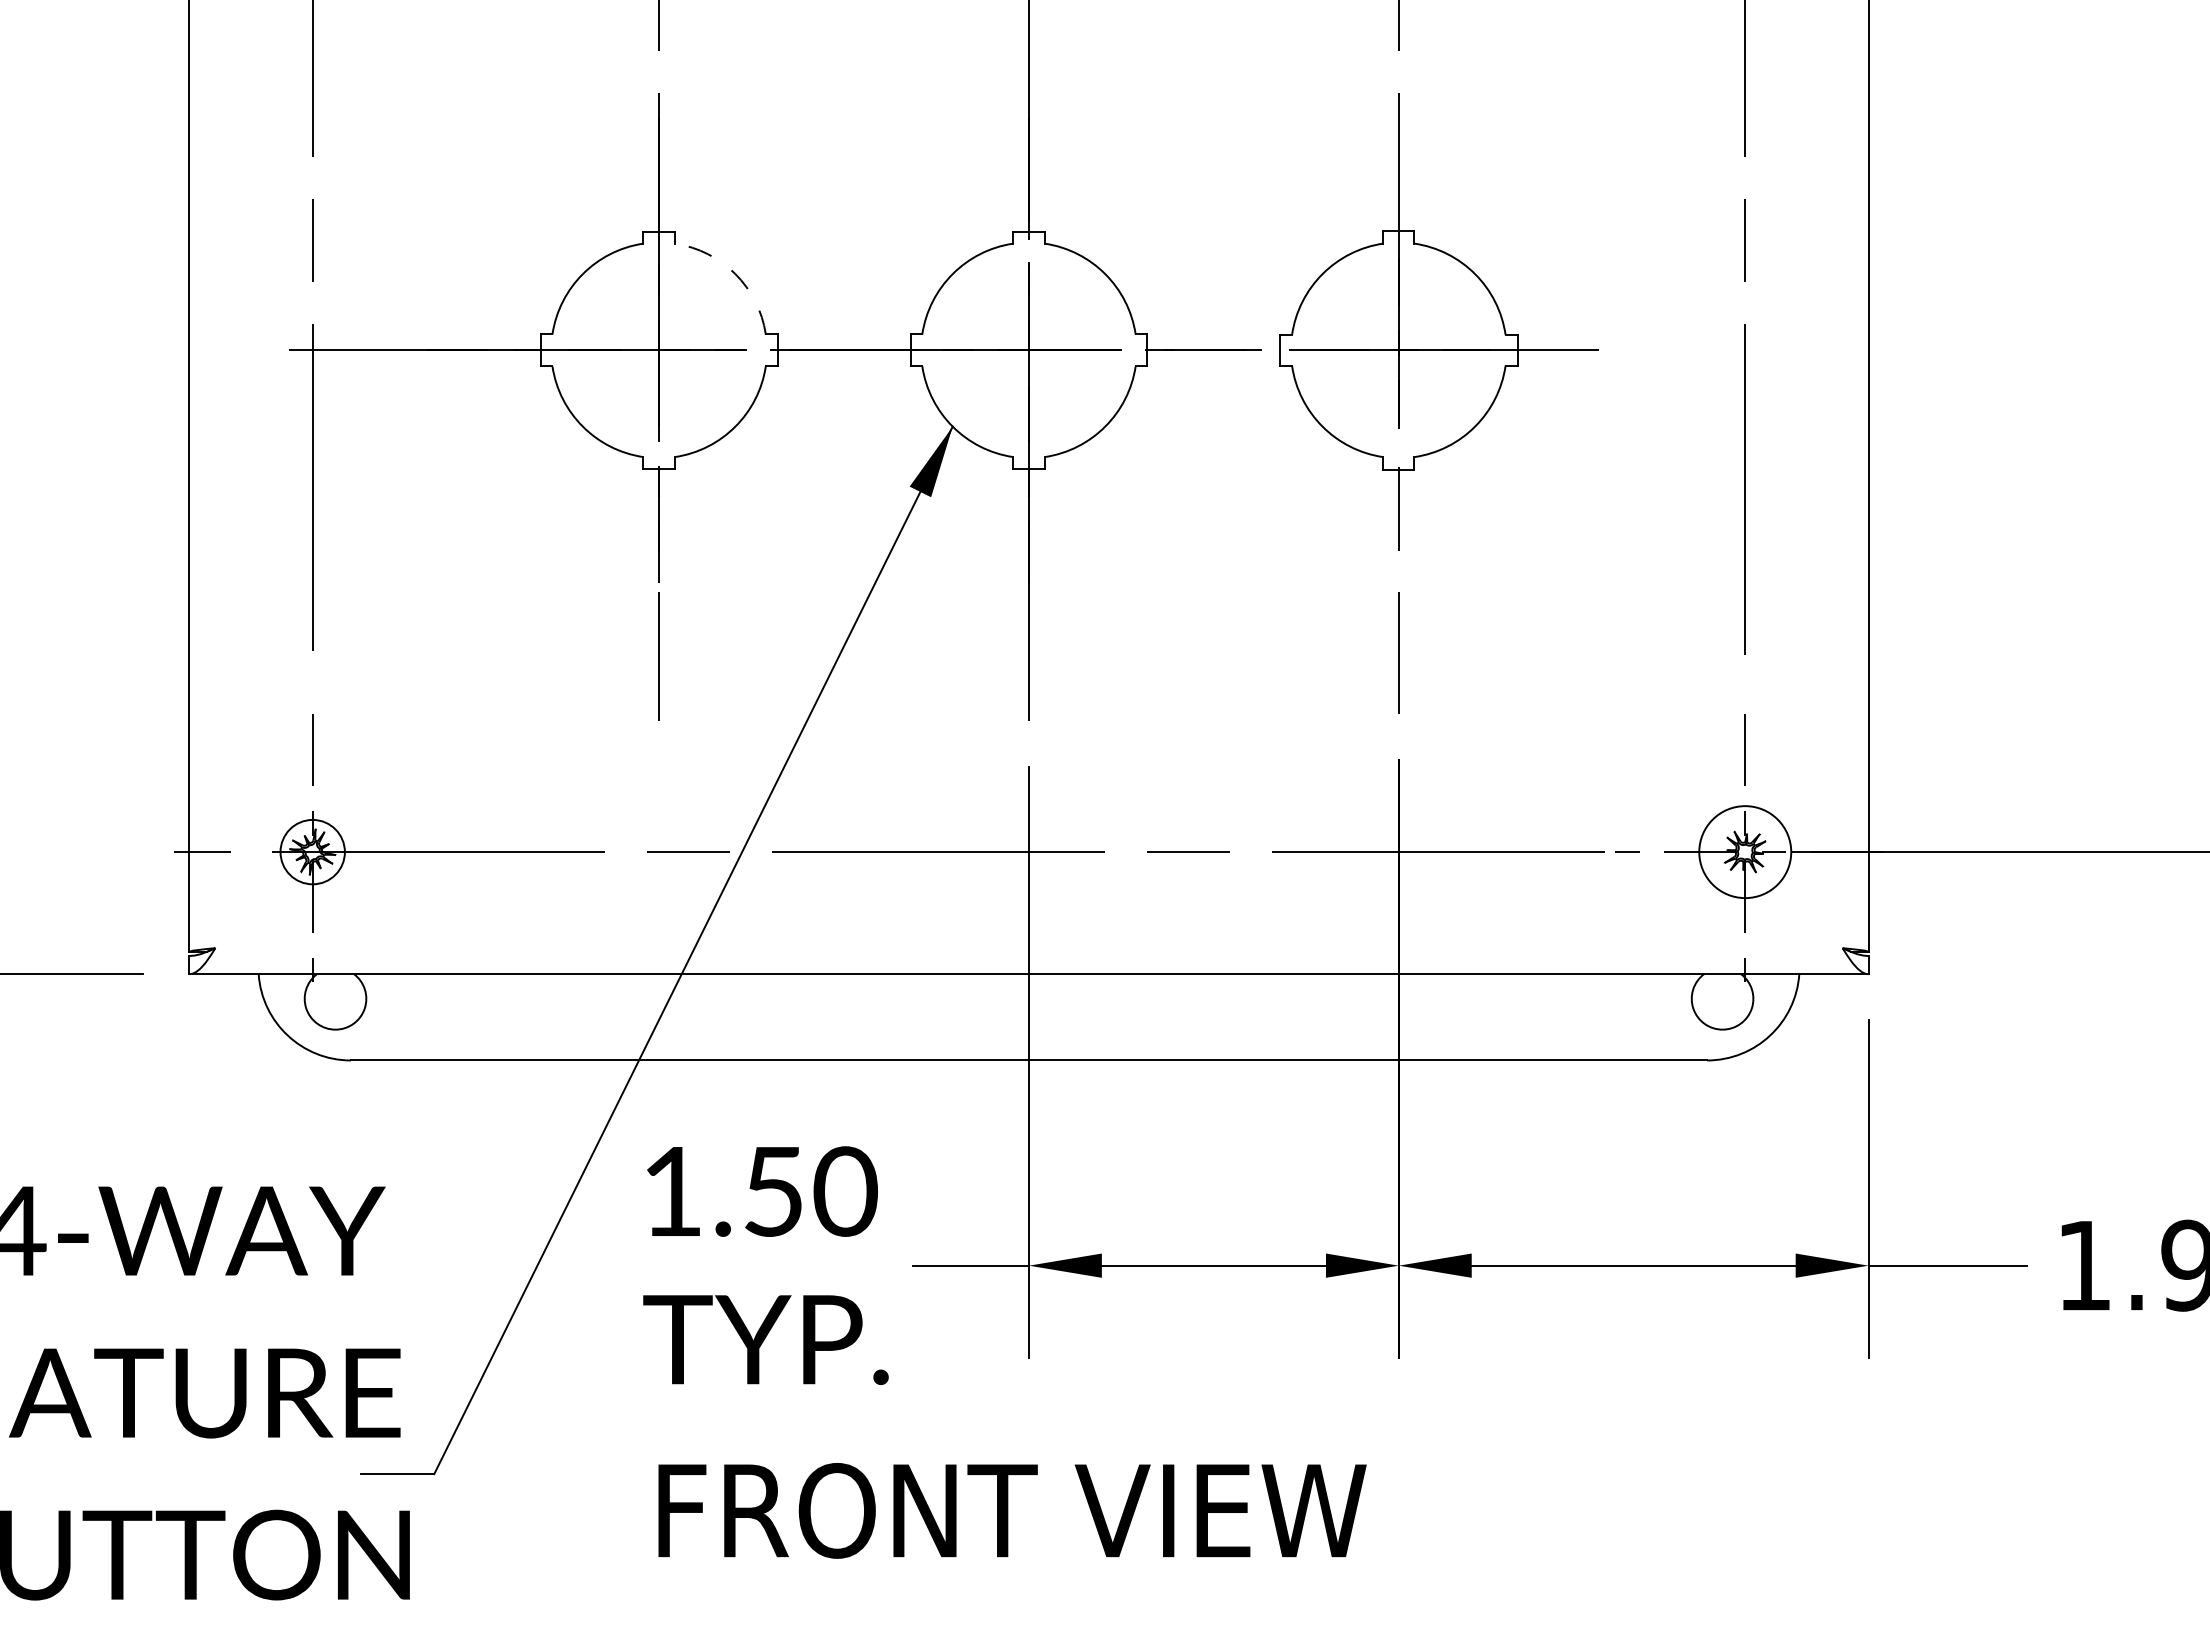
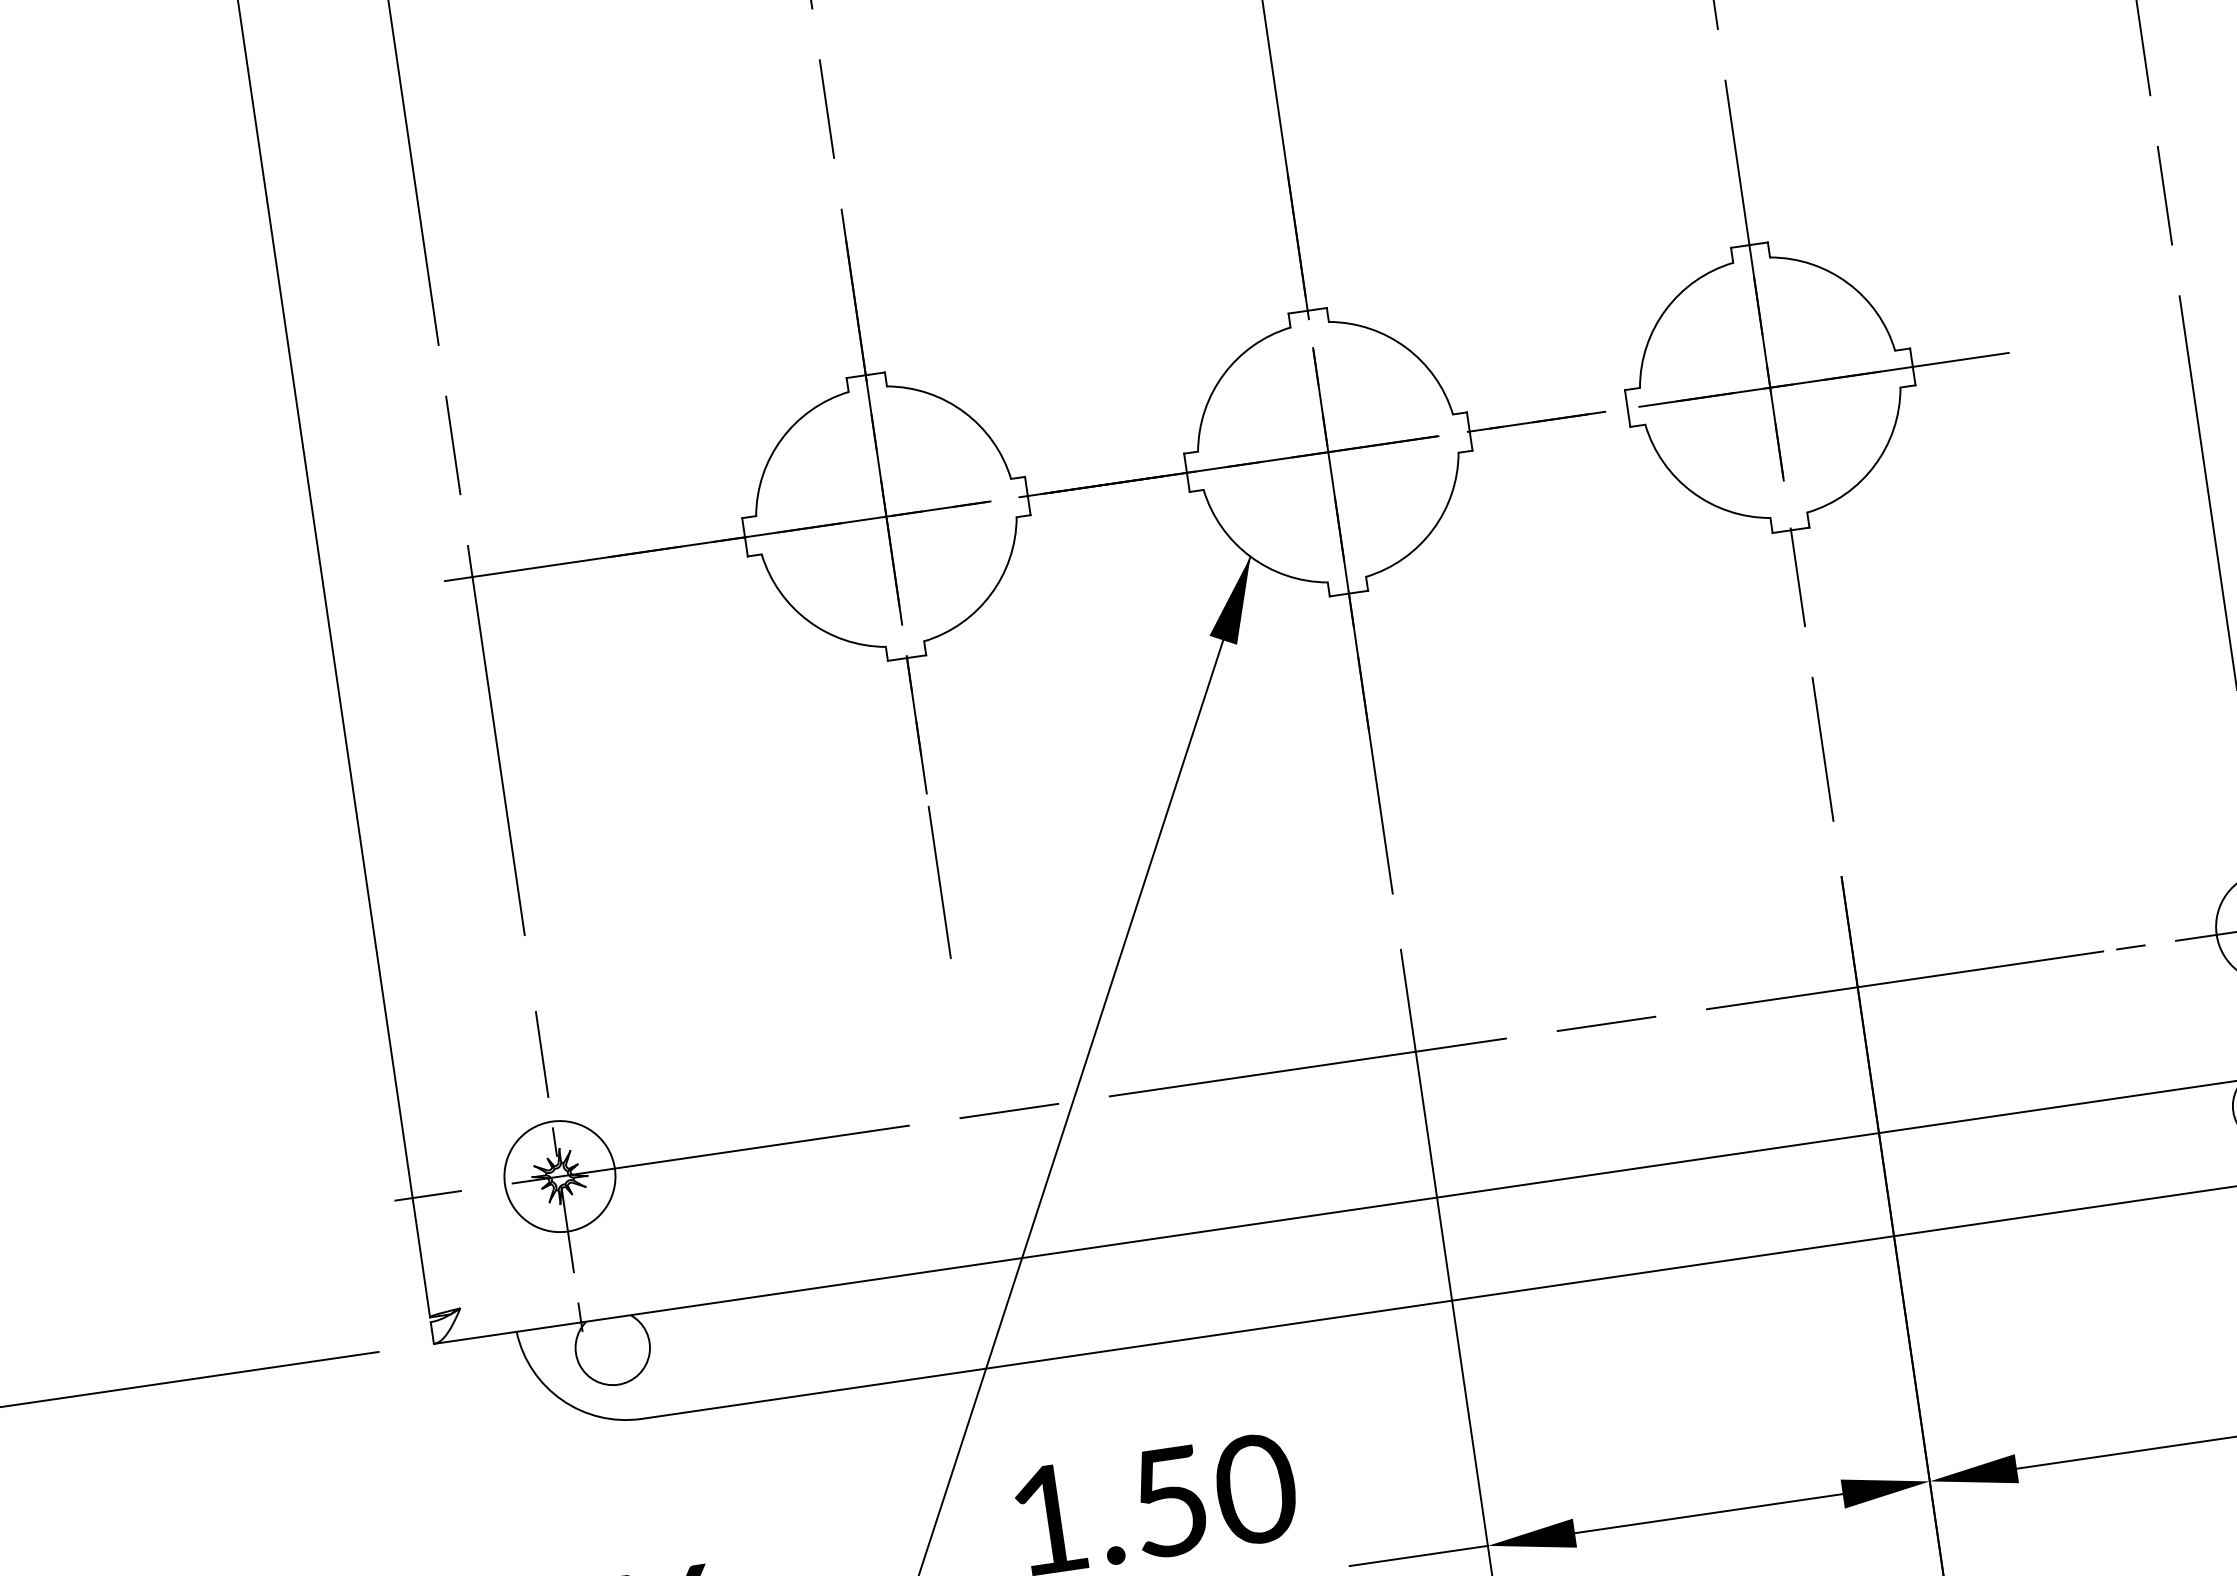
arc: (735, 274) -> (964, 412), dashed -> solid
circle: (312, 852) -> (559, 1177), size x1.43

